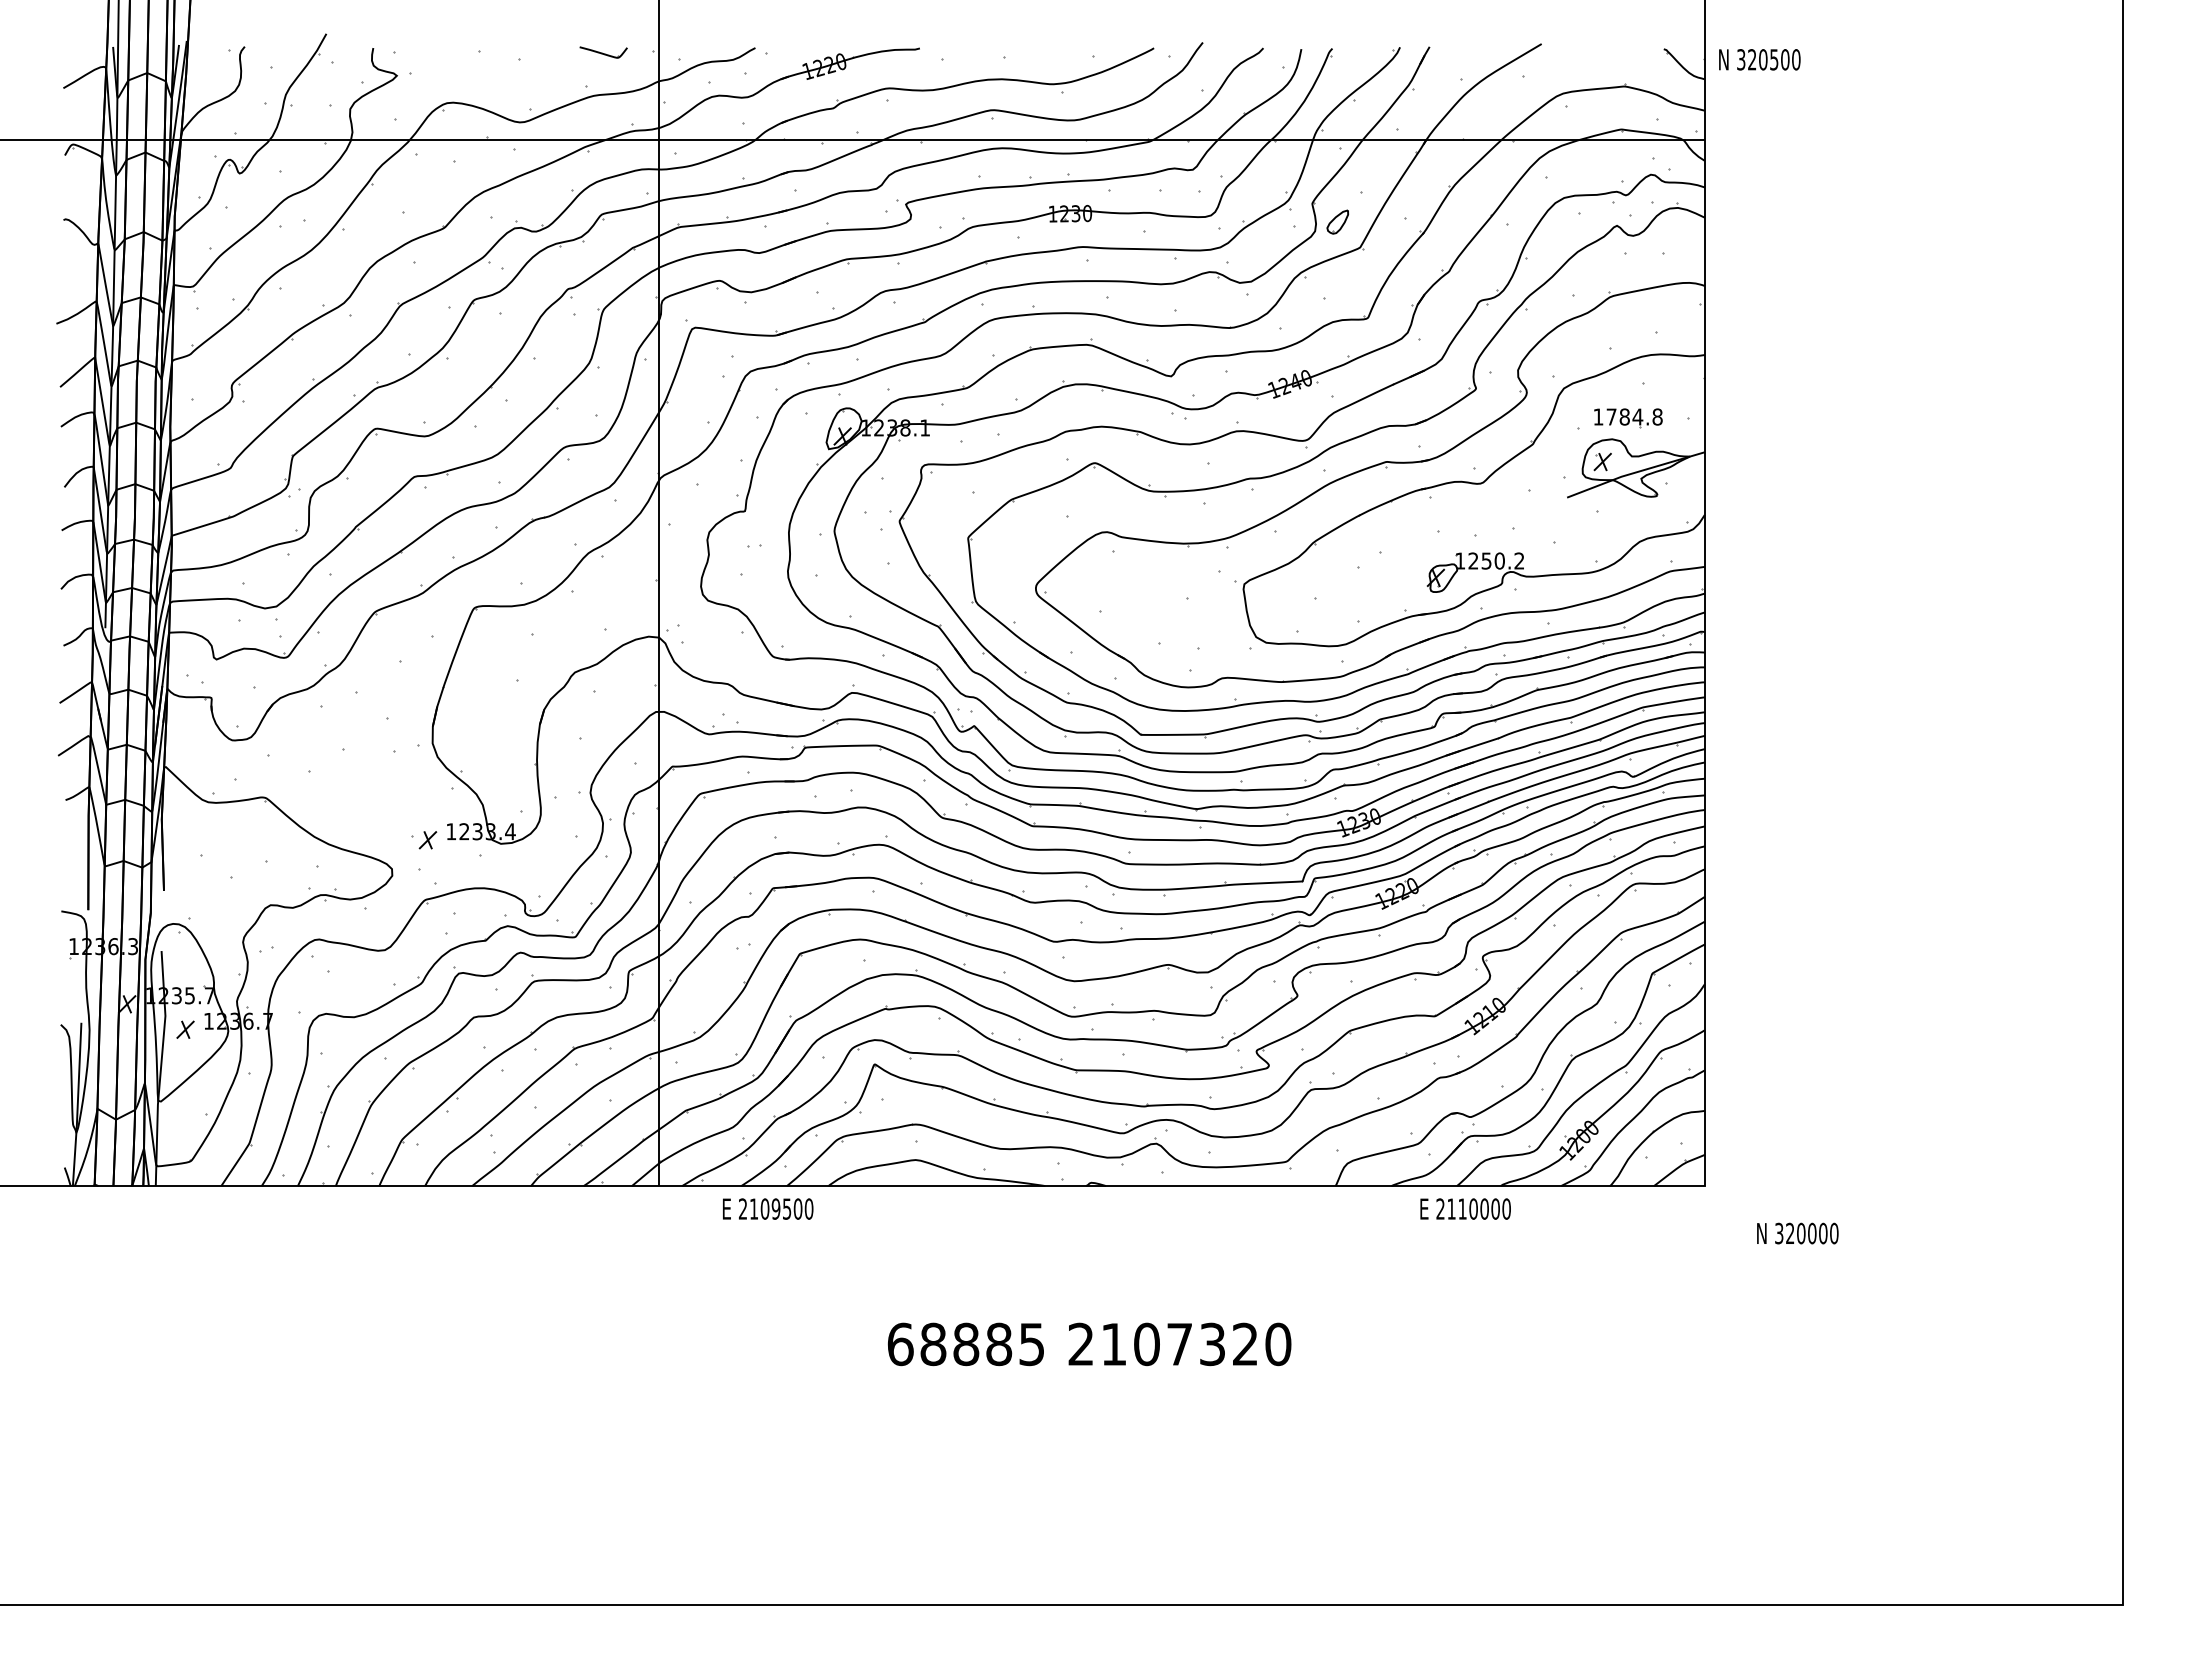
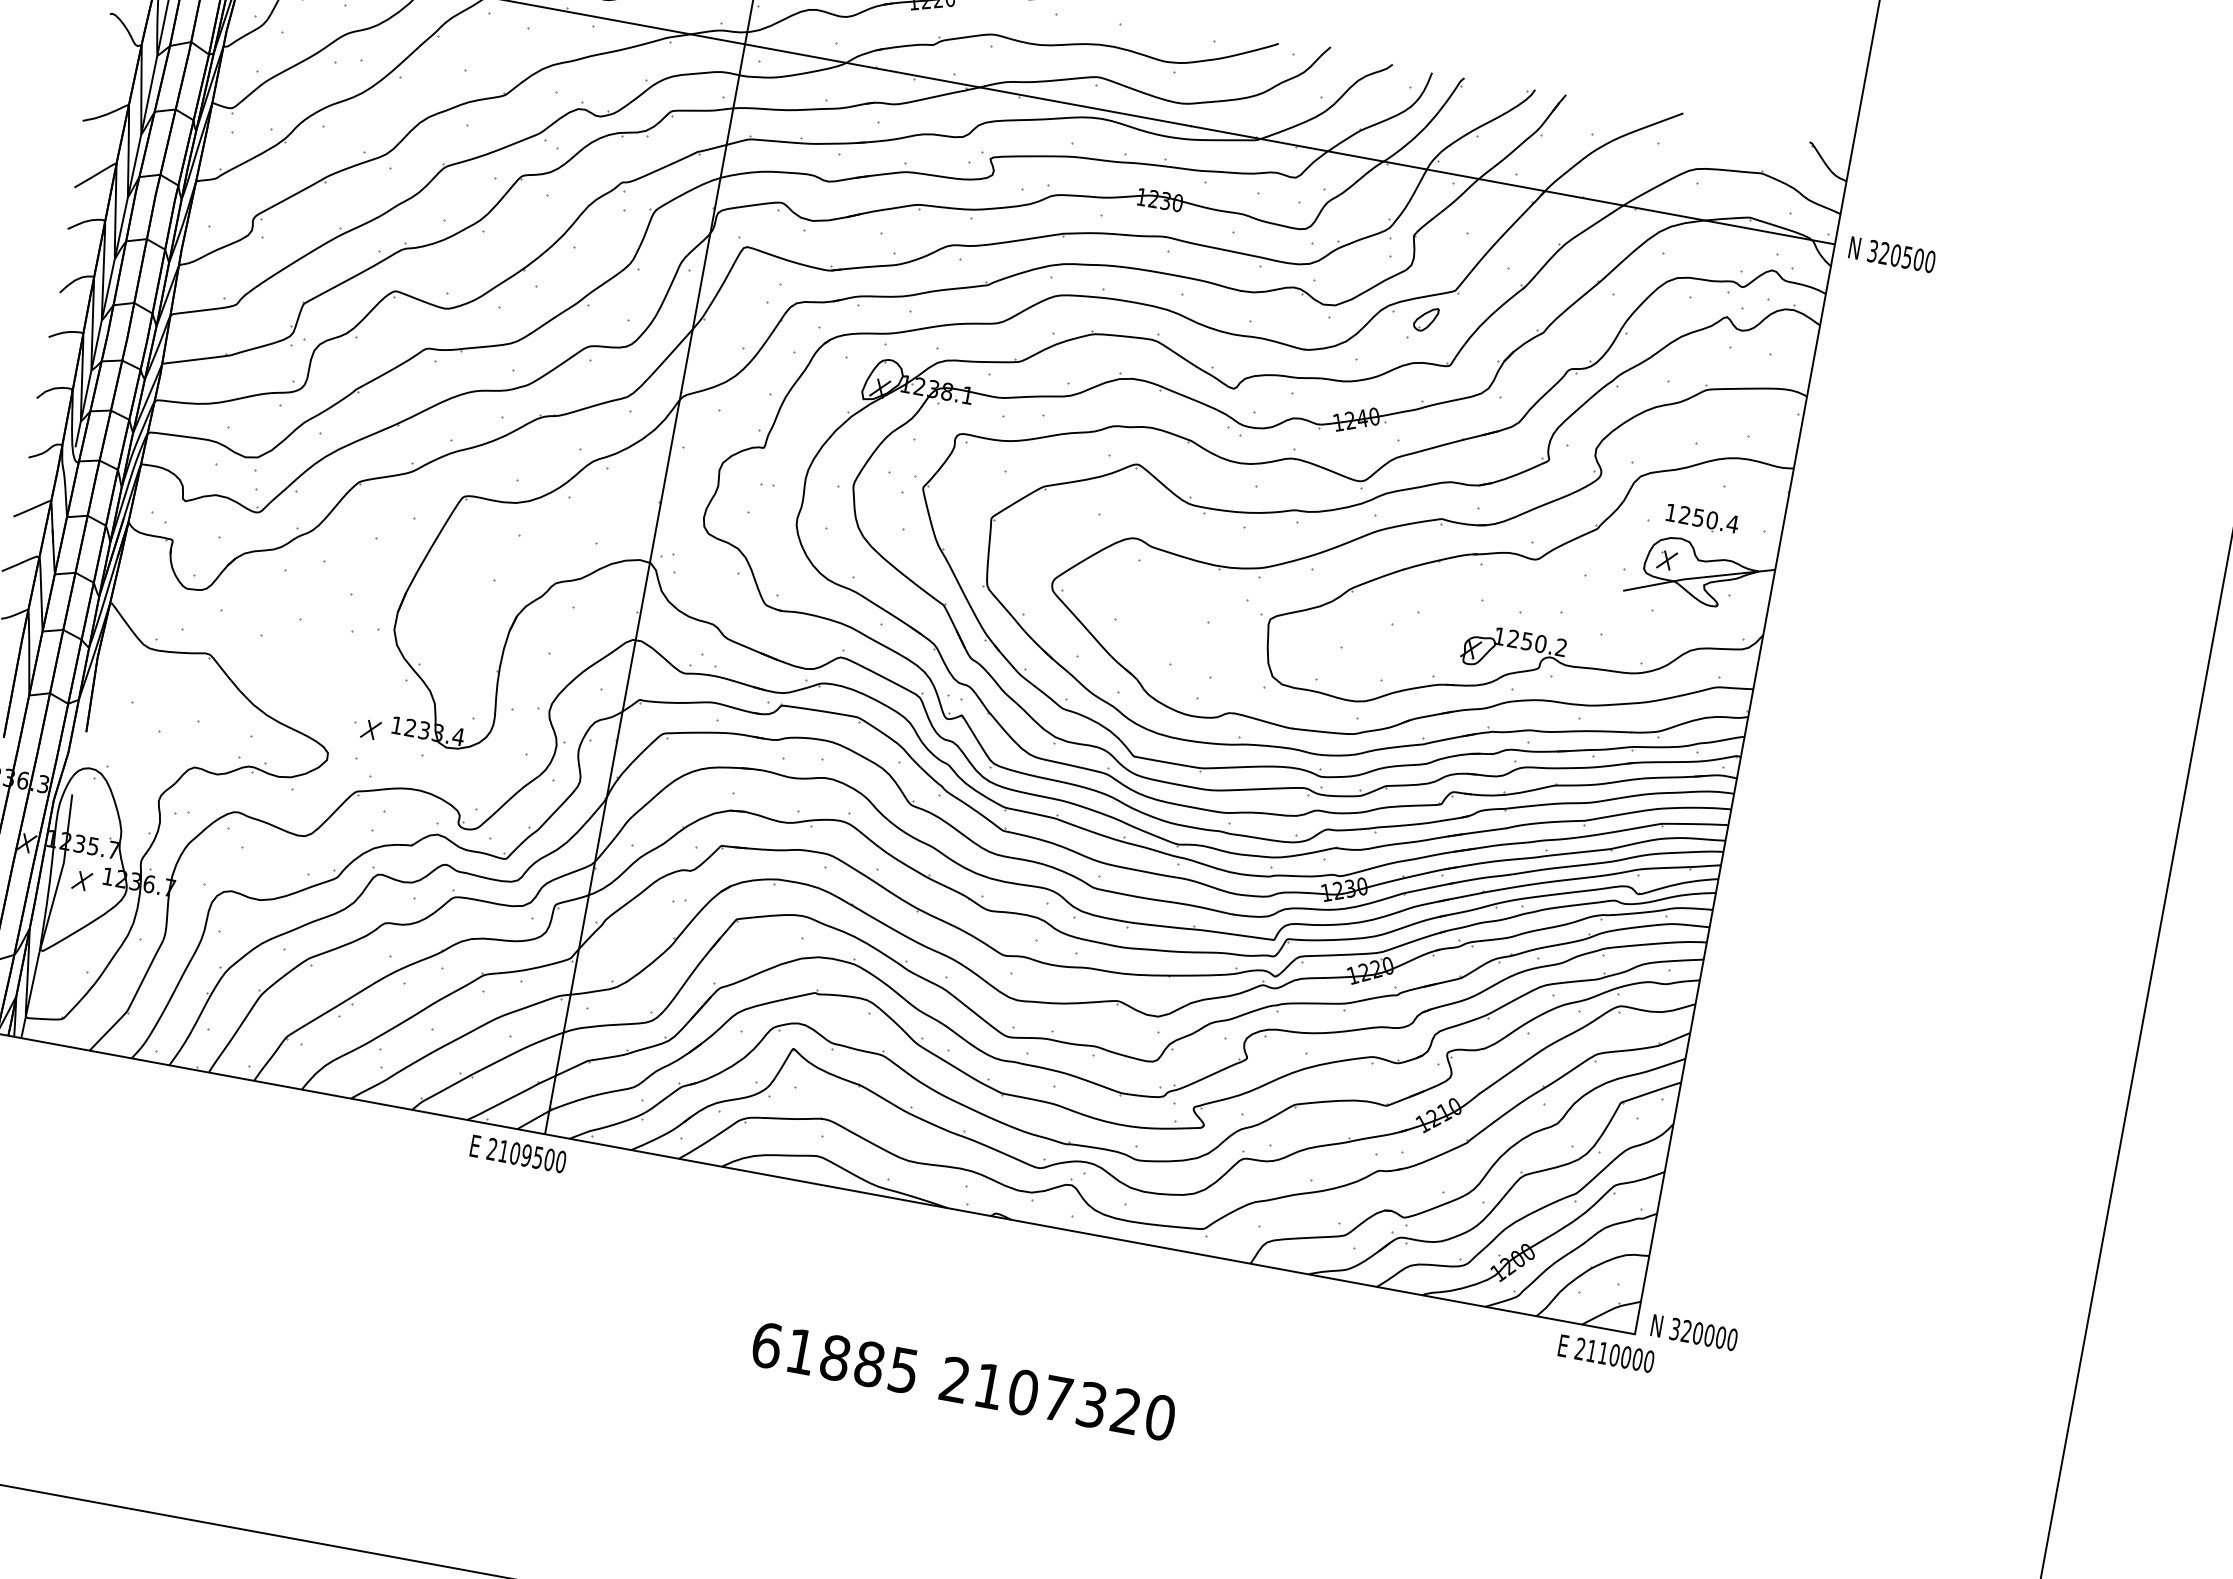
text: (1759, 59) -> (1892, 254), moved
part: (1337, 221) -> (1425, 318), moved
text: (1634, 416) -> (1708, 519), 1784.8 -> 1250.4
text: (768, 1208) -> (518, 1153), moved
text: (1465, 1208) -> (1606, 1353), moved
text: (1797, 1233) -> (1694, 1332), moved
text: (933, 1344) -> (801, 1351), 68885 -> 61885

